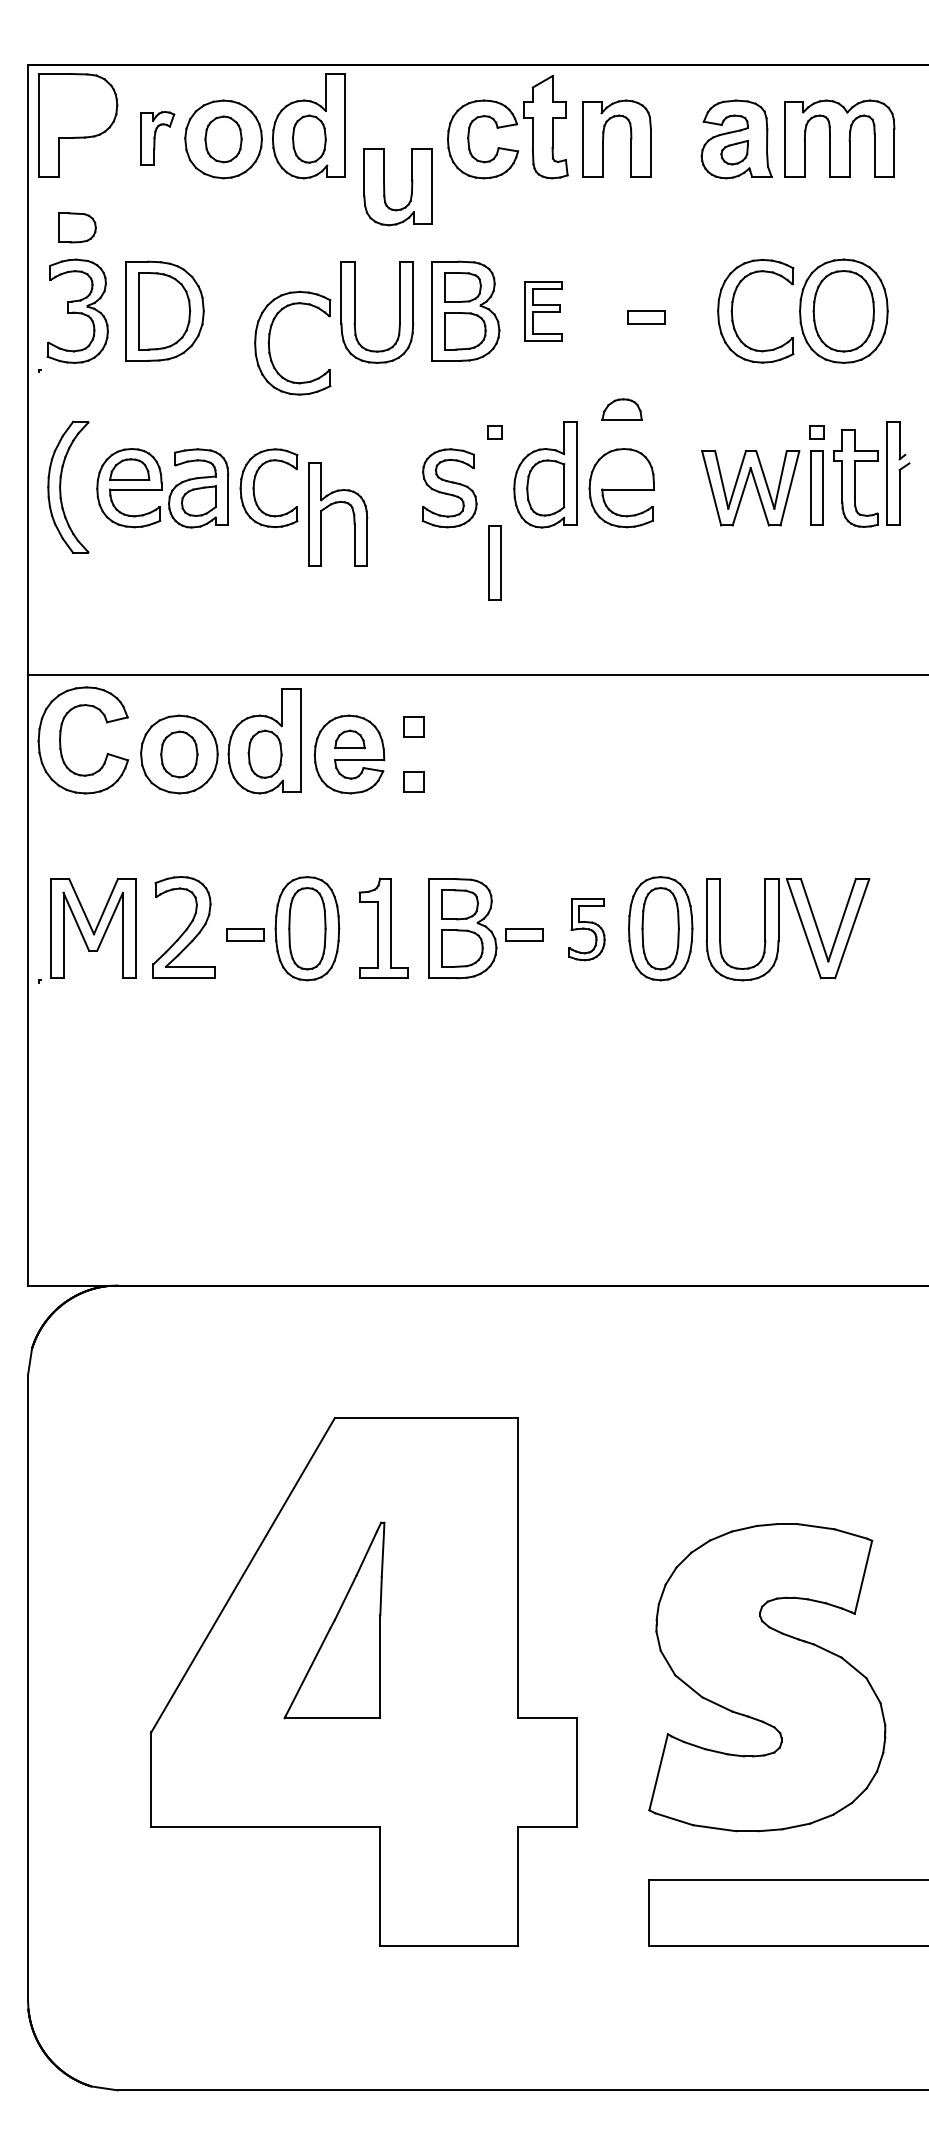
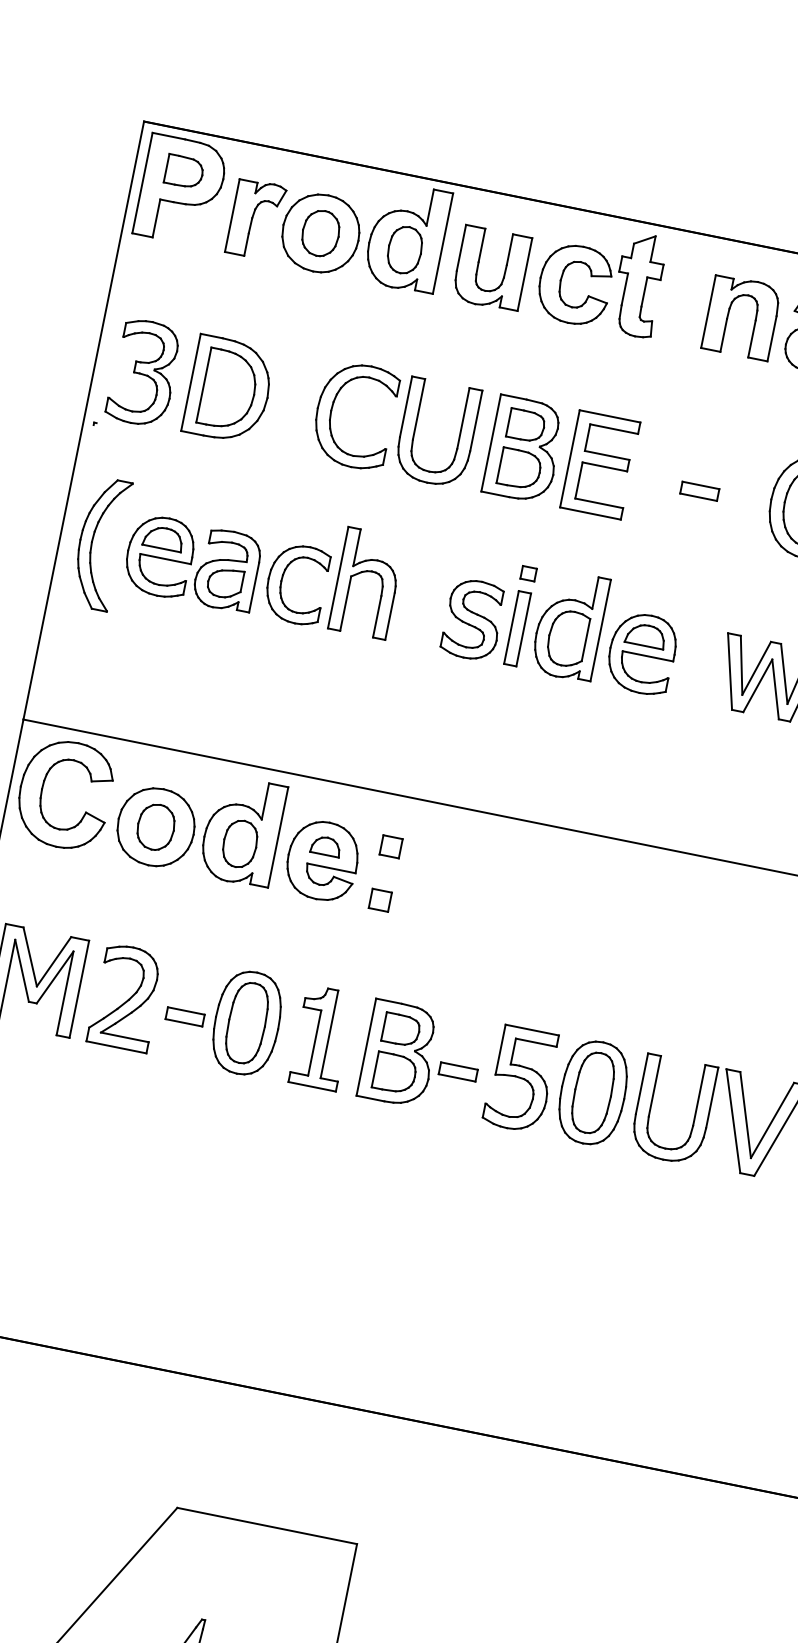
part: (604, 137) -> (729, 313), moved
part: (157, 138) -> (256, 219), size x1.43
part: (385, 189) -> (478, 268), moved
part: (77, 227) -> (184, 171), moved
part: (543, 311) -> (600, 465), size x1.67
part: (270, 338) -> (333, 406), moved
part: (621, 409) -> (645, 635), moved
part: (338, 503) -> (369, 572), moved
part: (494, 562) -> (517, 627), moved
part: (586, 929) -> (520, 1079), size x1.67

